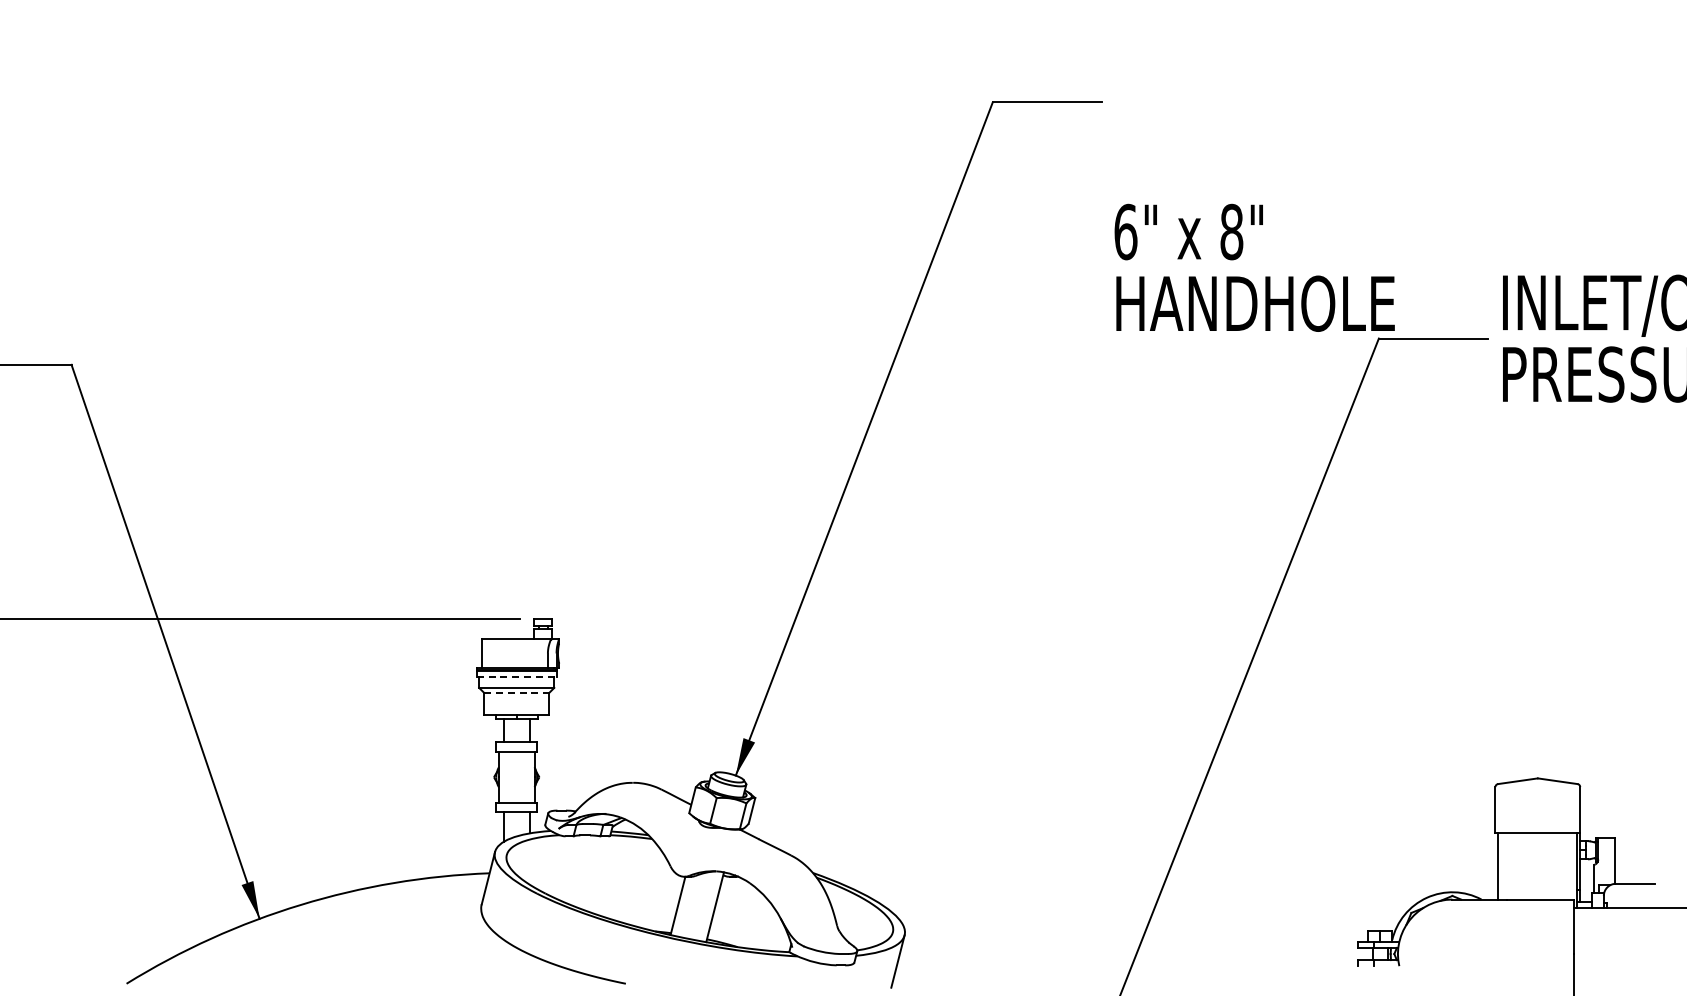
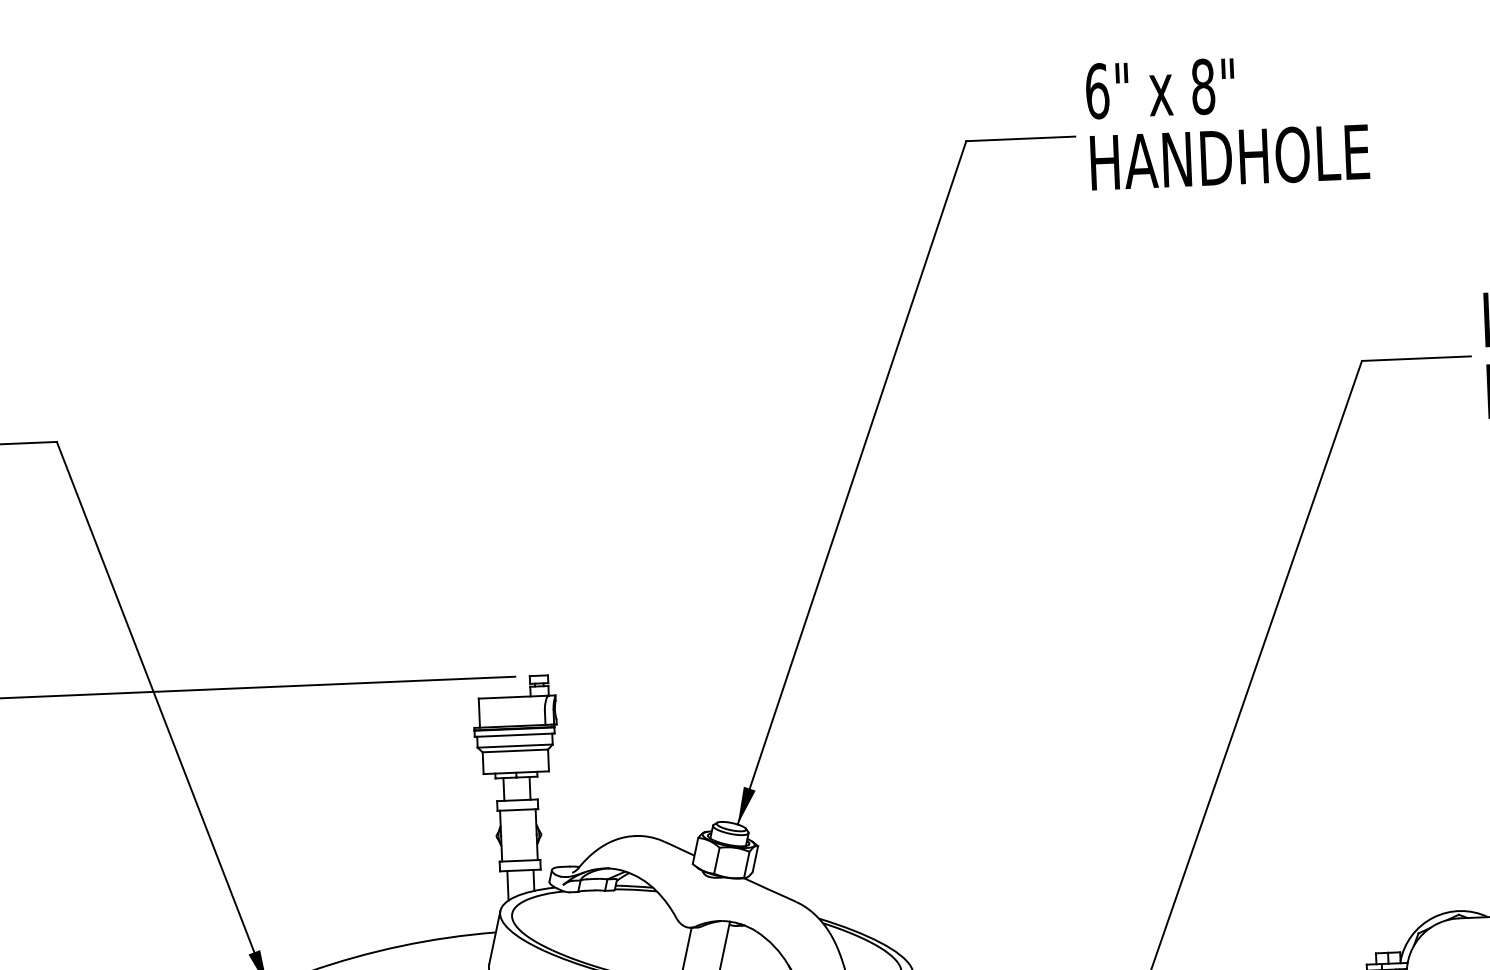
text: (1254, 267) -> (1227, 121), moved
line: (516, 677) -> (514, 735), dashed -> solid
line: (516, 692) -> (515, 750), dashed -> solid

